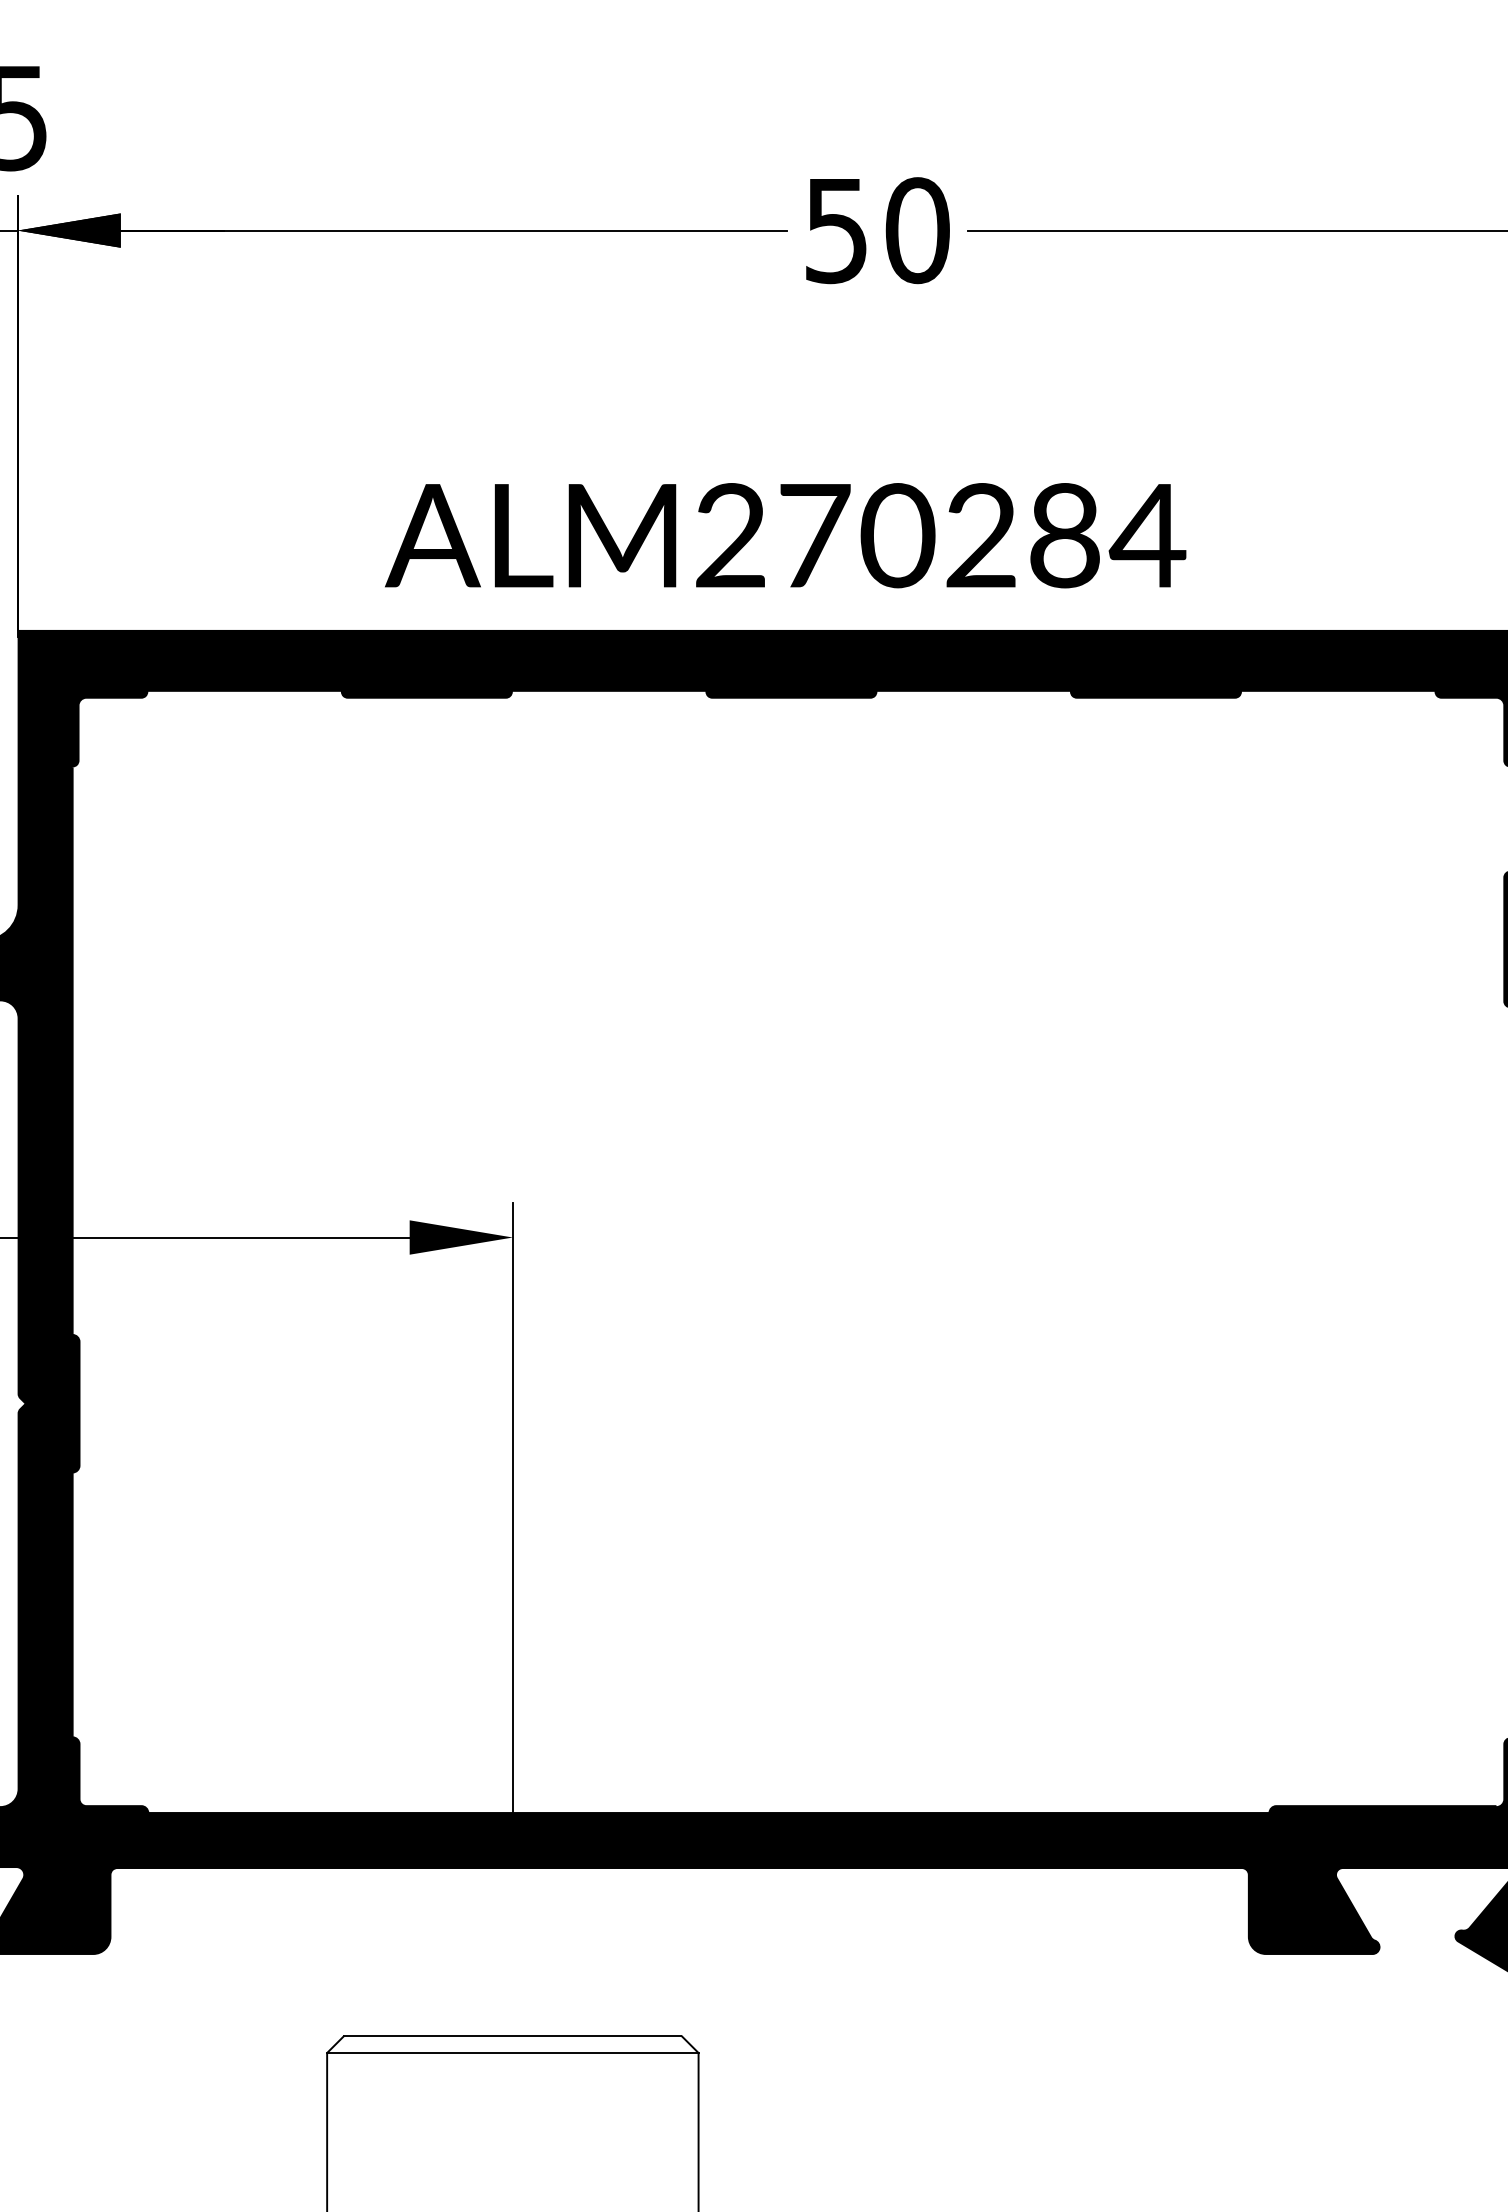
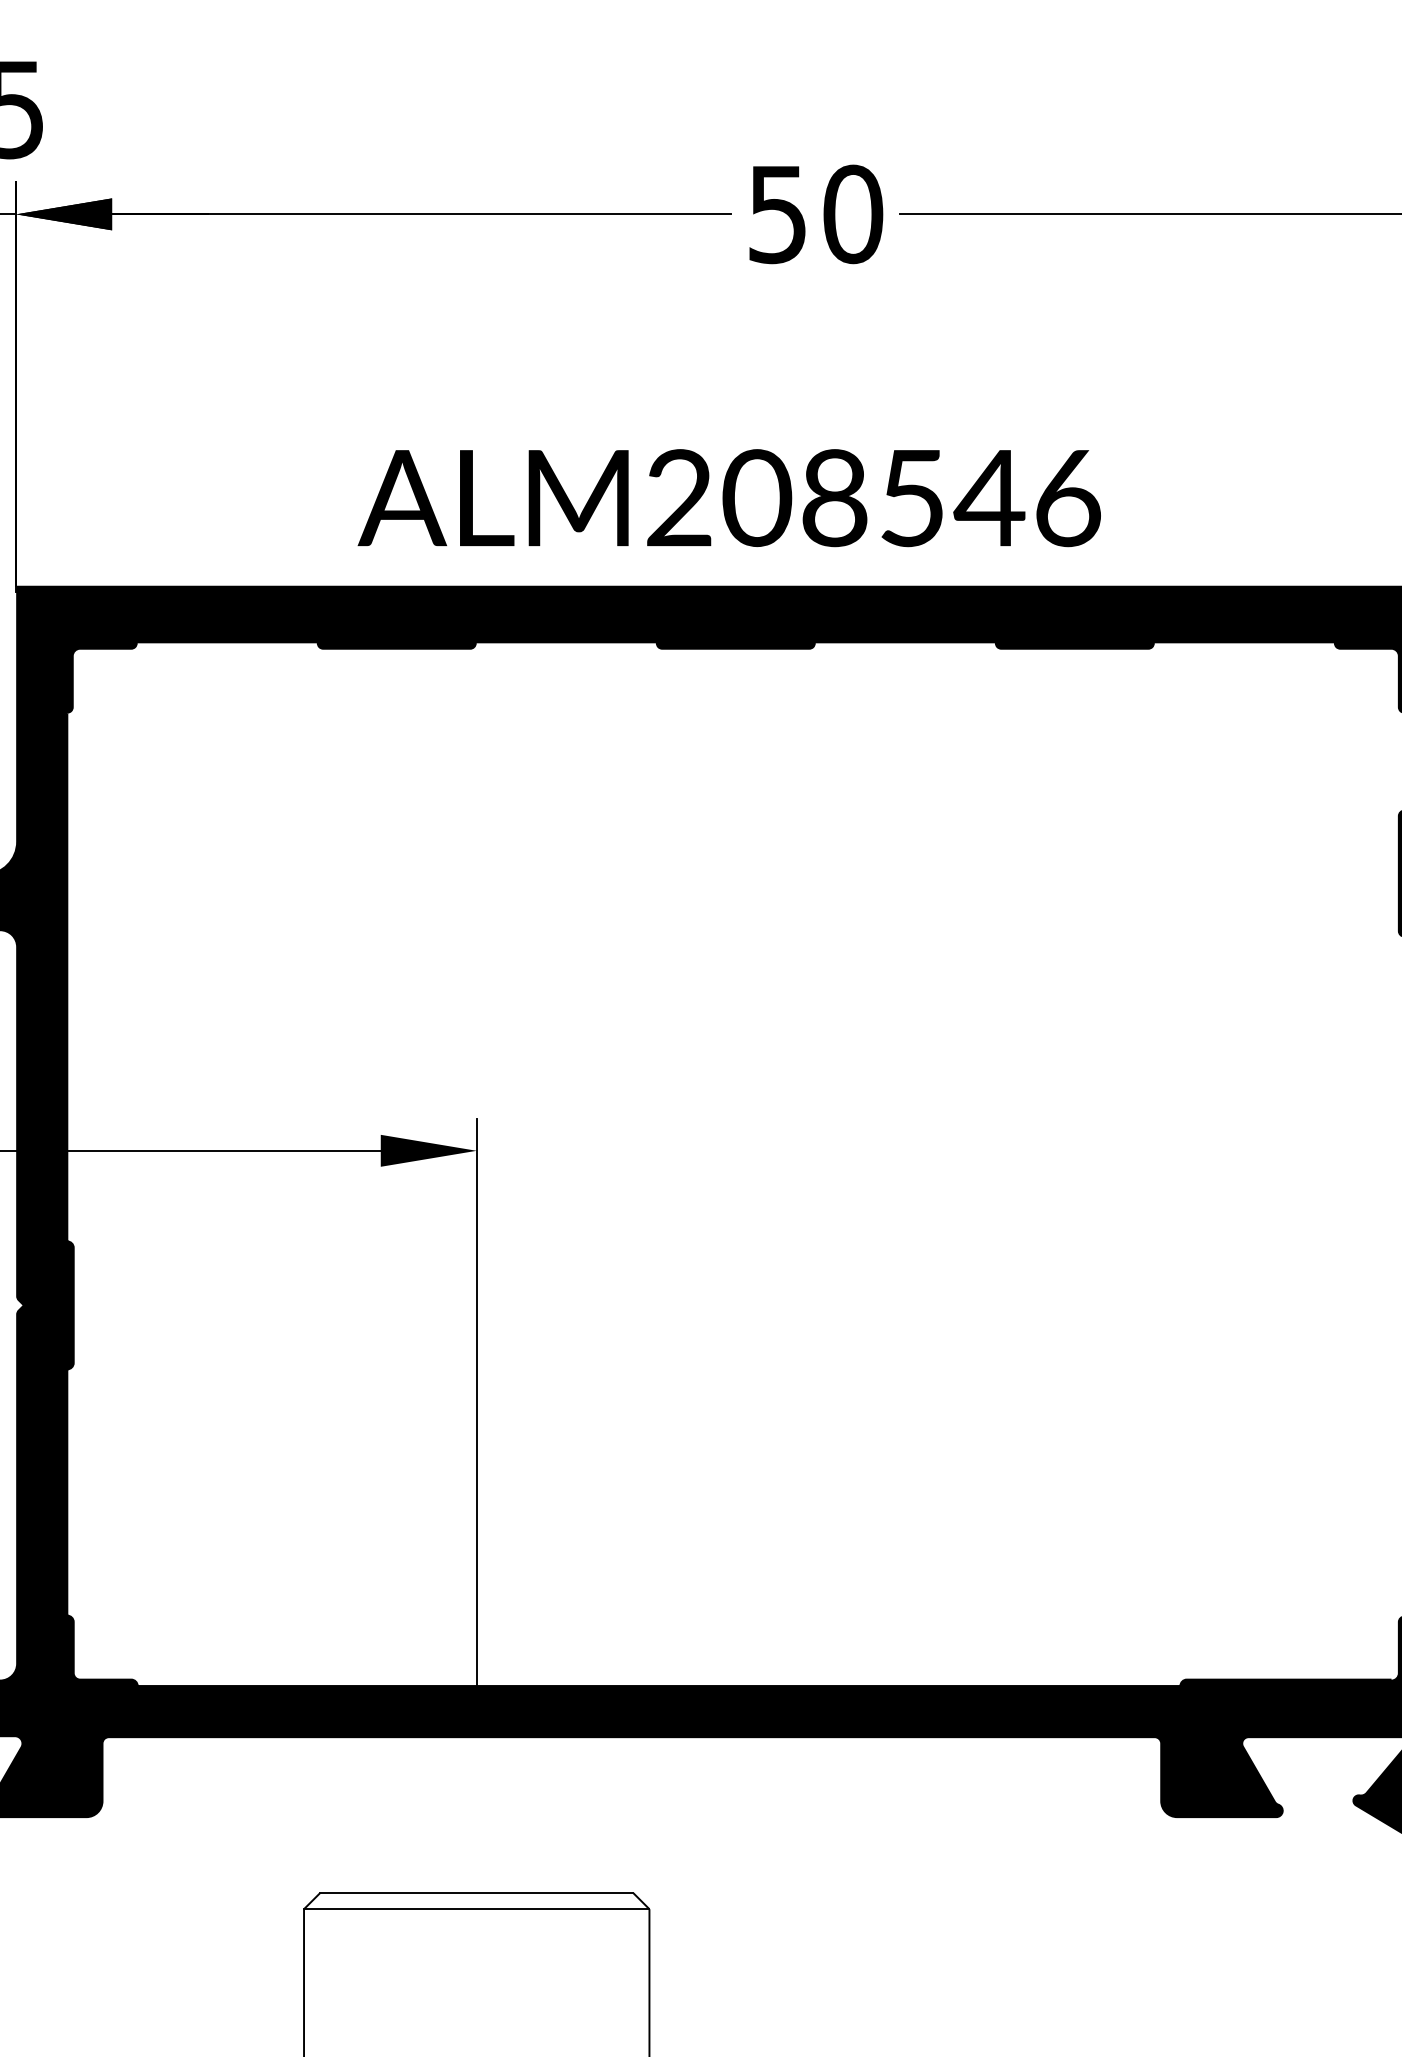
text: (981, 535) -> (912, 497), ALM270284 -> ALM208546

